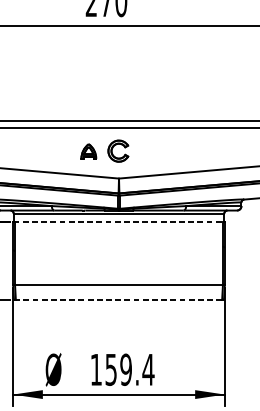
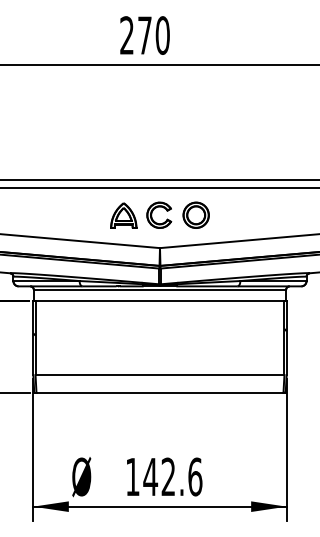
part: (148, 150) -> (195, 214), added
part: (88, 151) -> (123, 215), size x1.43
line: (119, 222) -> (160, 300), dashed -> solid
line: (118, 299) -> (159, 392), dashed -> solid
text: (129, 369) -> (172, 476), 159.4 -> 142.6

